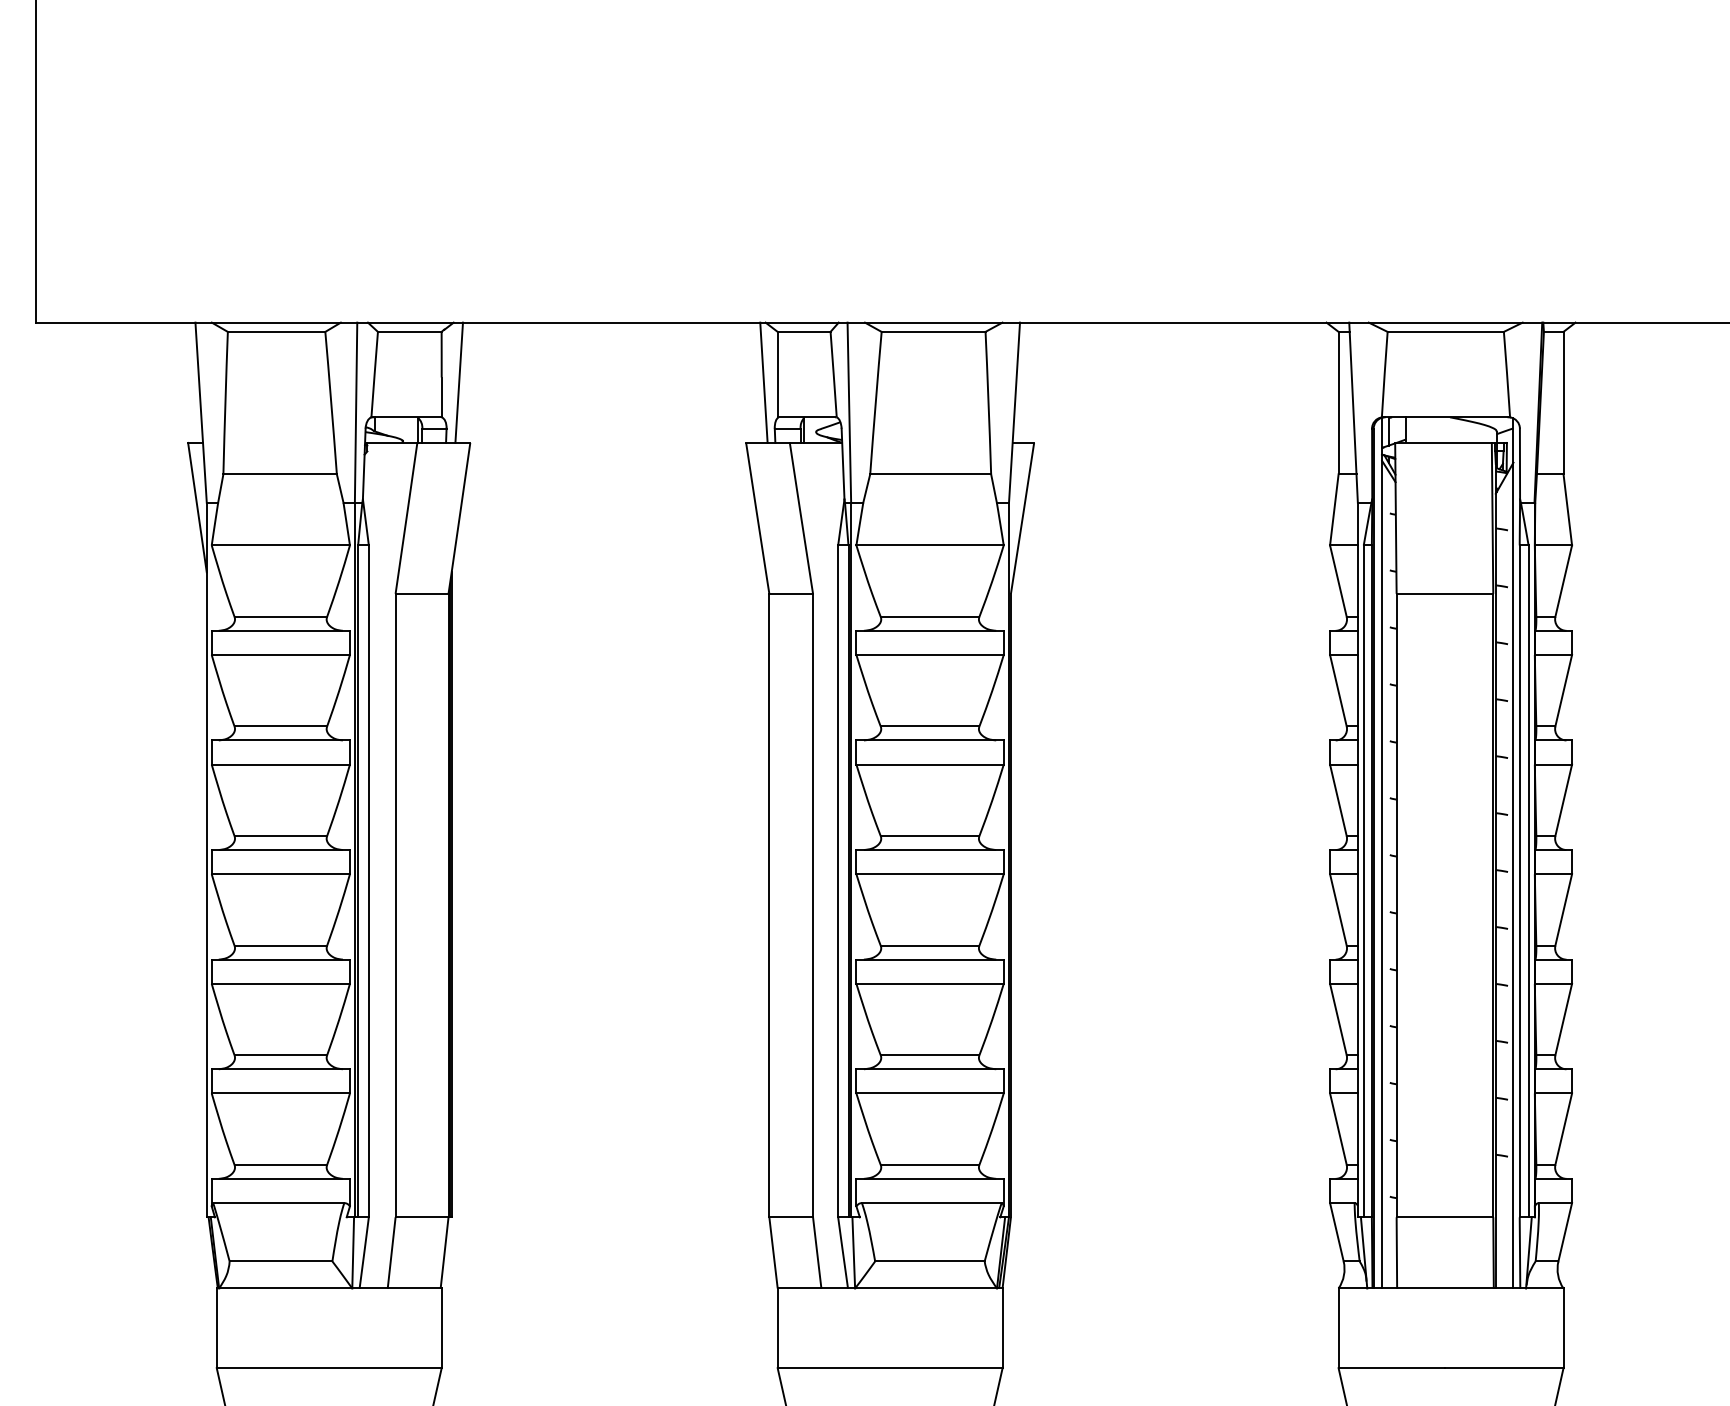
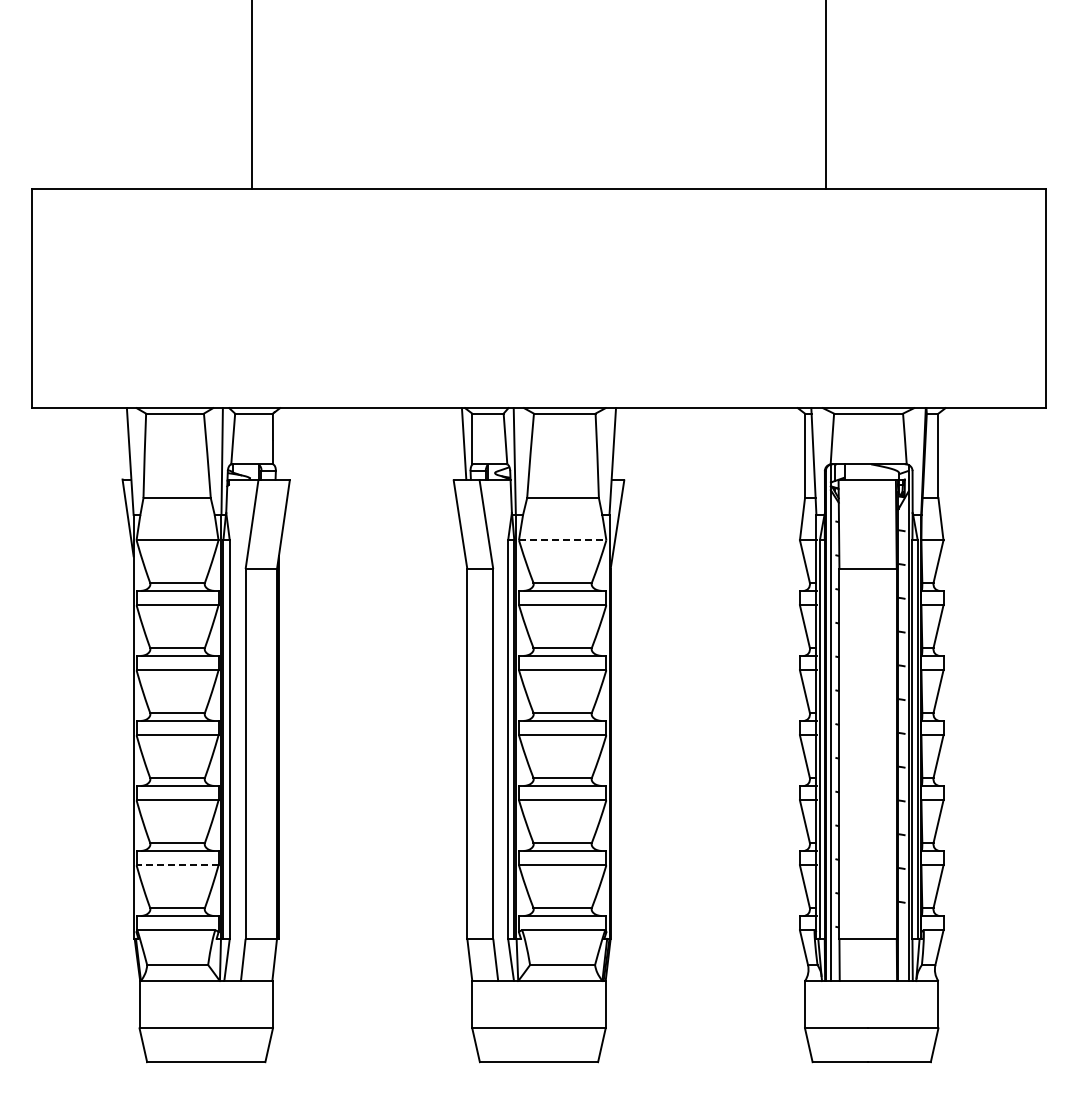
line: (459, 382) -> (283, 443), removed
line: (929, 545) -> (562, 540), solid -> dashed
line: (280, 1093) -> (177, 865), solid -> dashed

